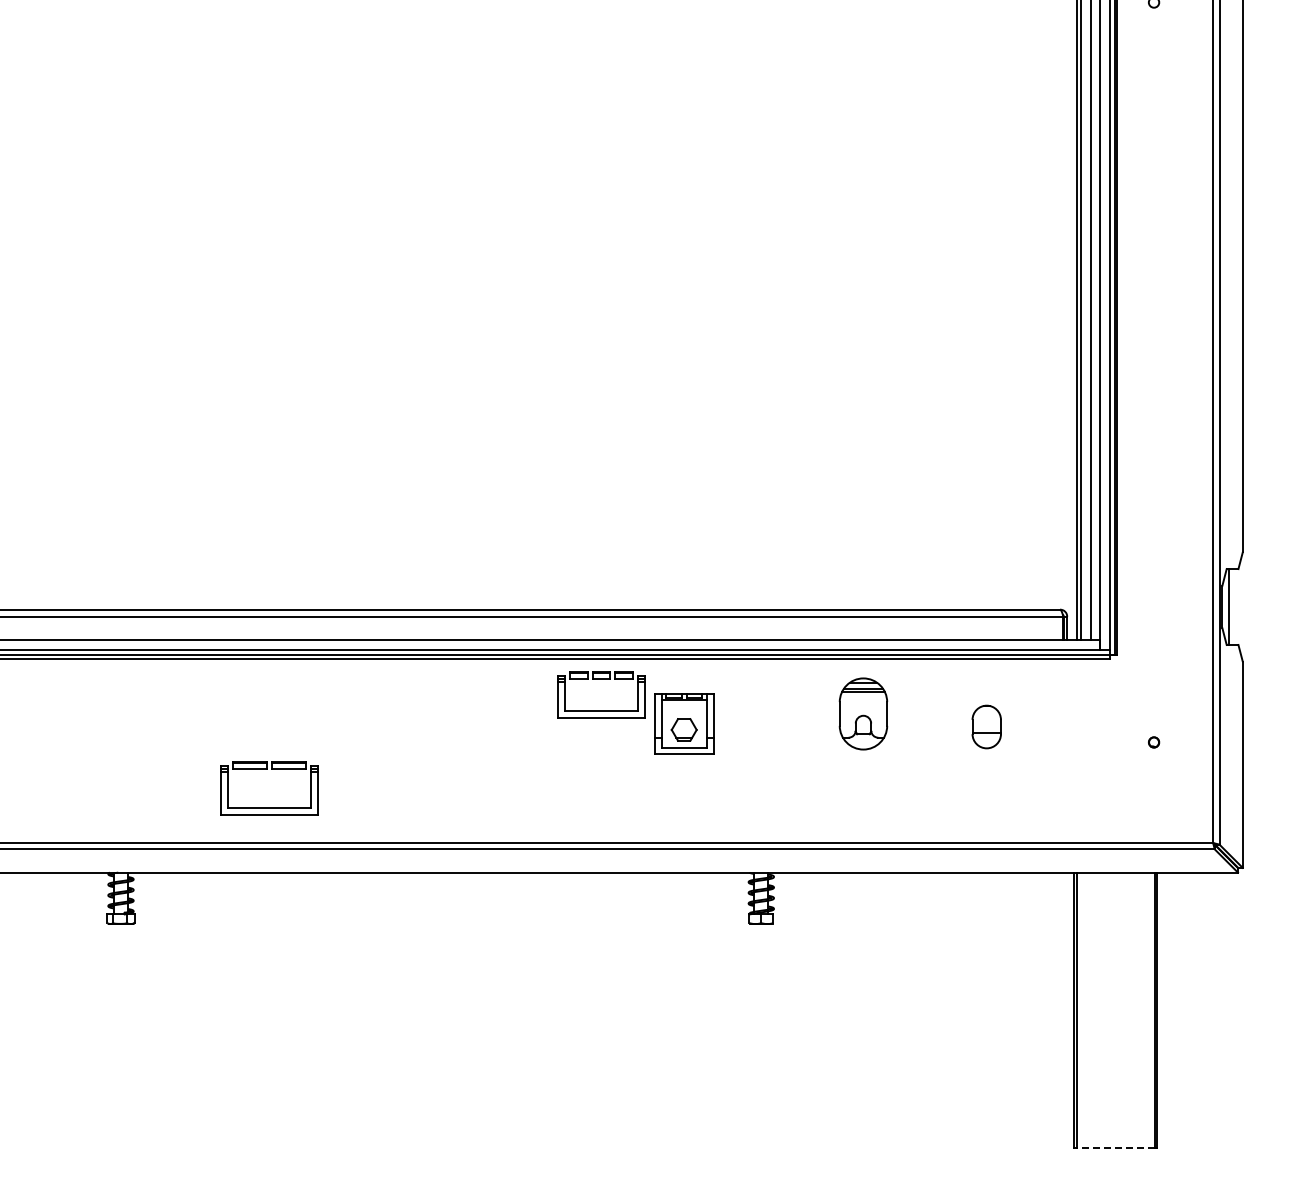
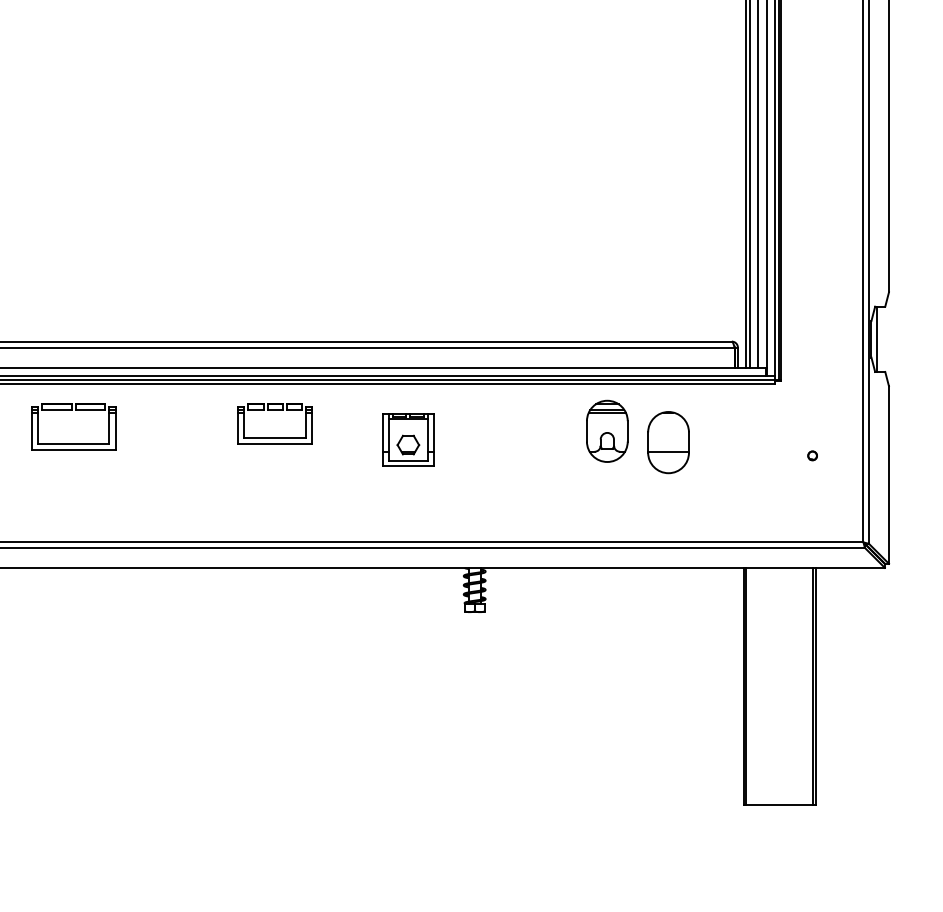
part: (601, 679) -> (275, 410), moved
part: (863, 713) -> (607, 430), moved
part: (986, 726) -> (668, 442), size x1.67
part: (269, 807) -> (73, 443), moved
line: (1115, 1148) -> (779, 805), dashed -> solid

